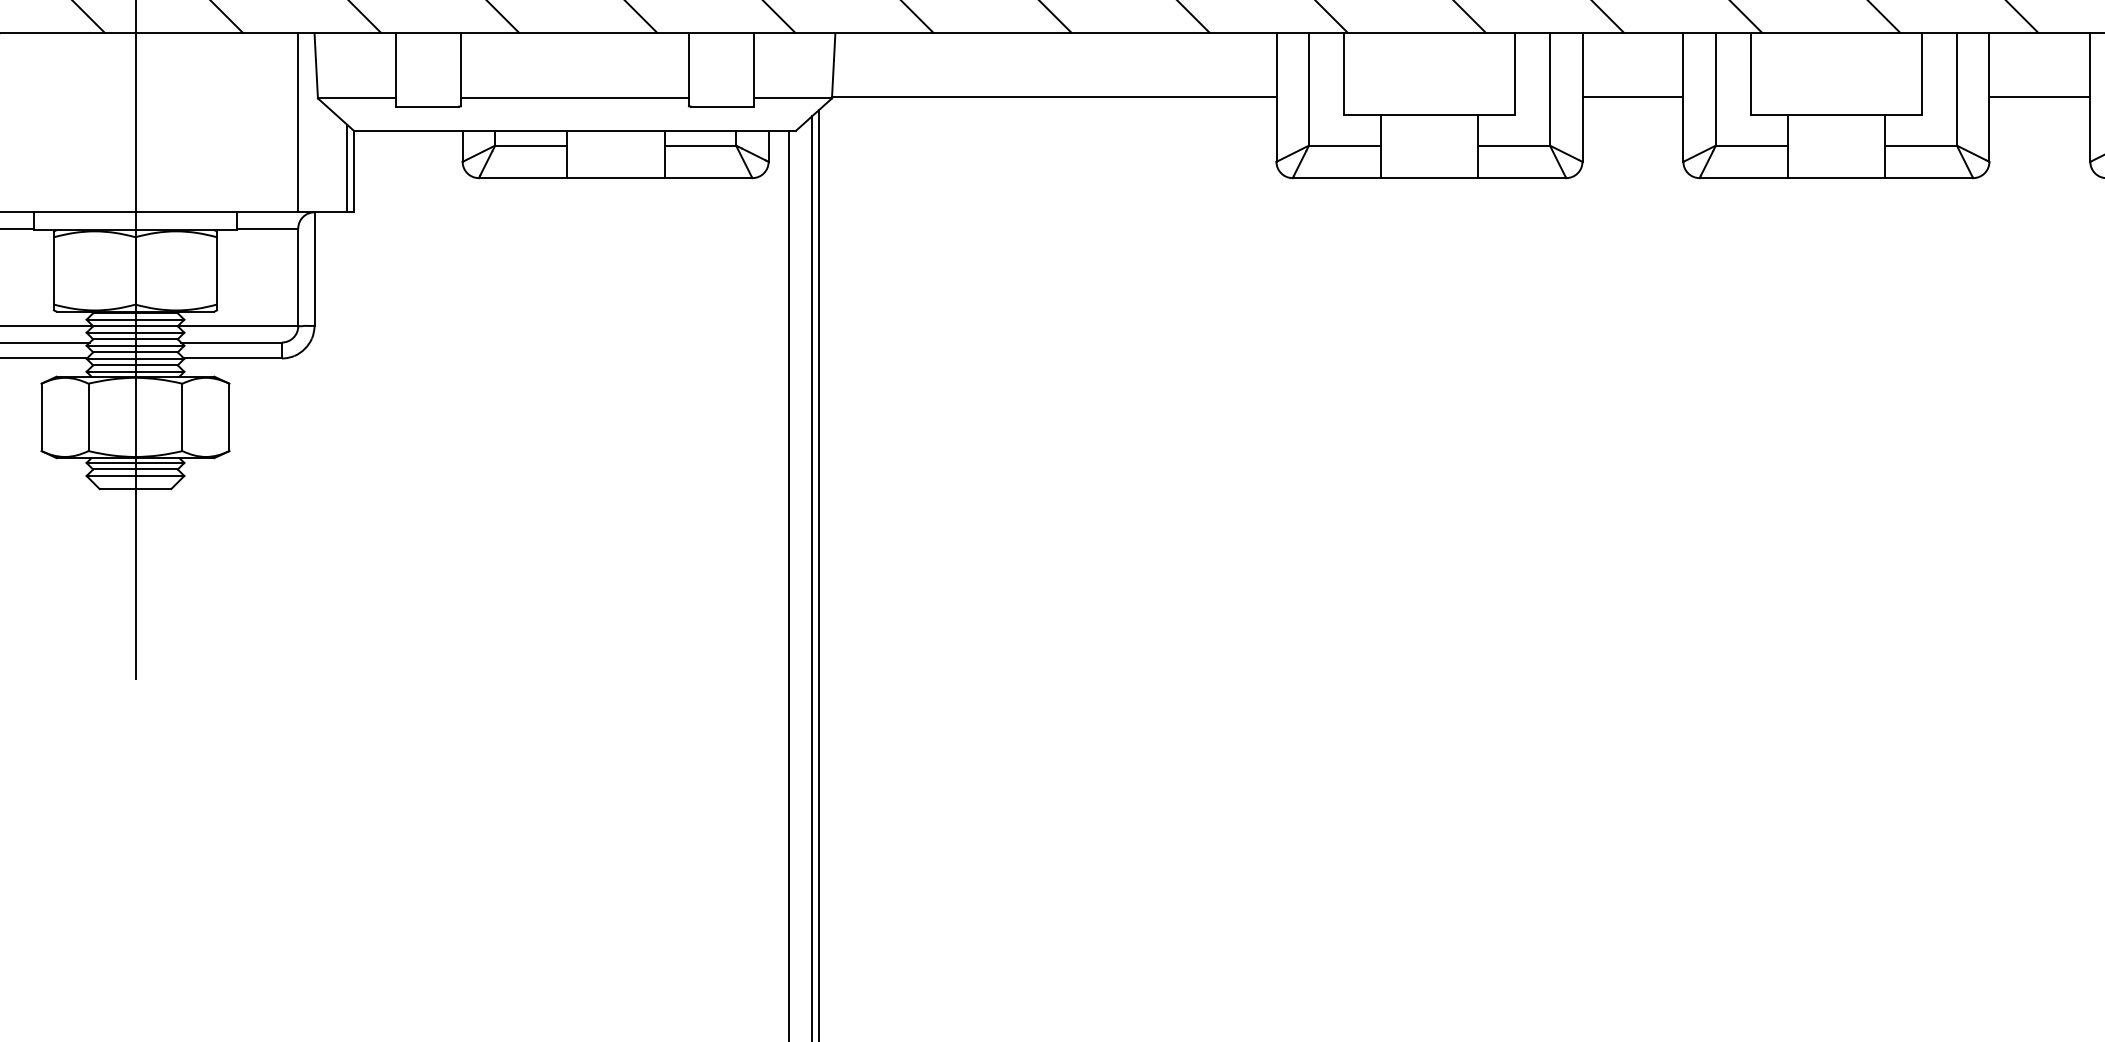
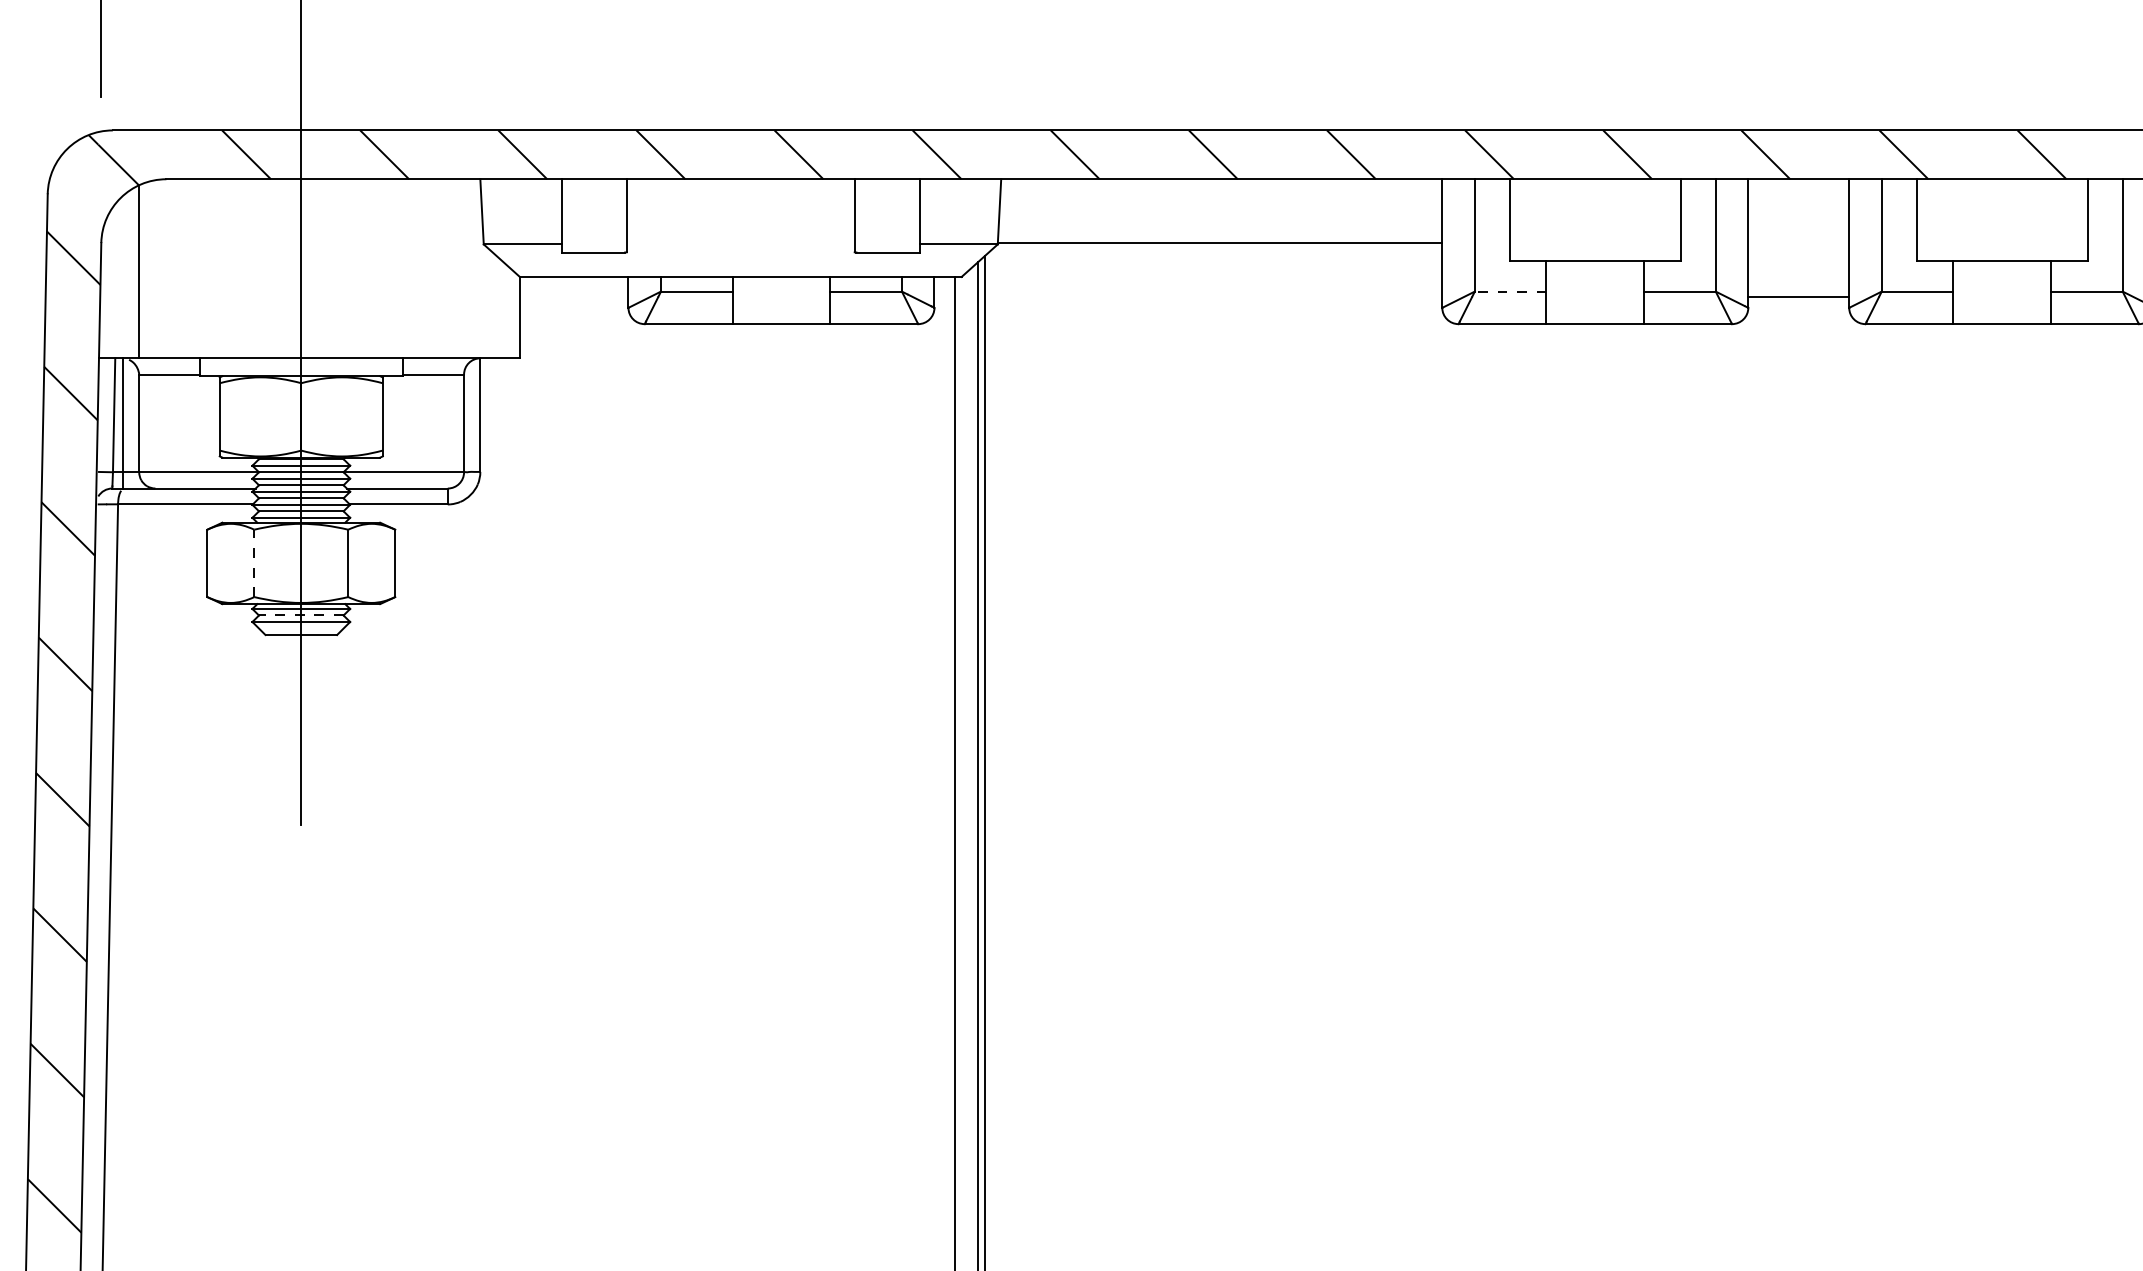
line: (1632, 96) -> (1798, 296), moved
line: (574, 98) -> (740, 244), removed
line: (298, 122) -> (464, 268), removed
line: (1344, 145) -> (1510, 291), solid -> dashed
line: (346, 168) -> (512, 314), removed
line: (88, 417) -> (254, 563), solid -> dashed
line: (134, 469) -> (300, 615), solid -> dashed

